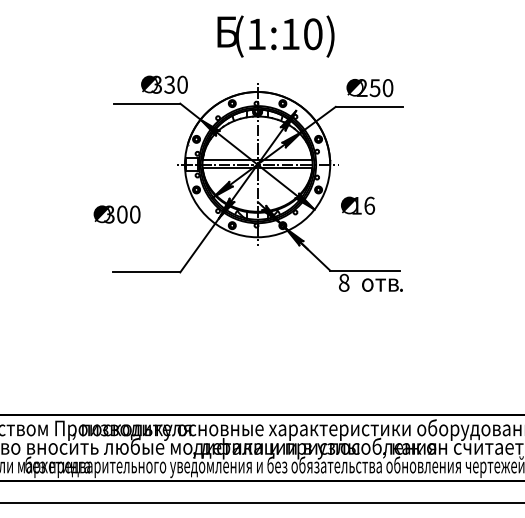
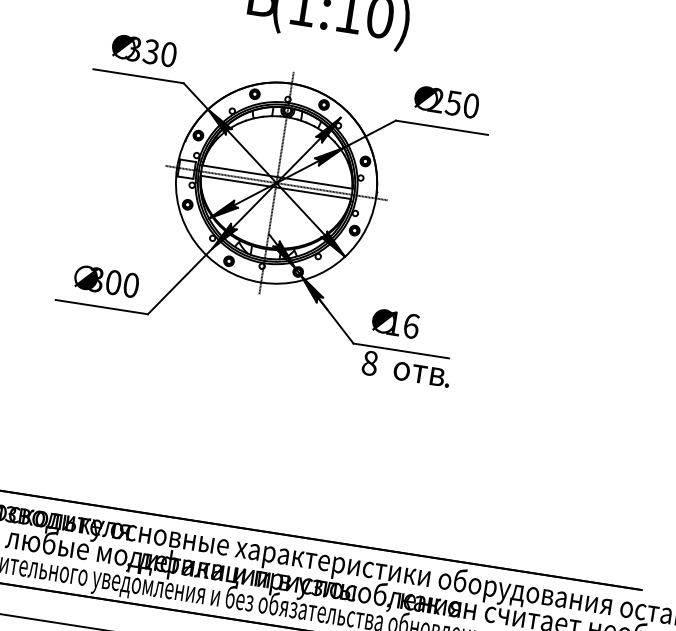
text: (164, 84) -> (144, 50), moved
text: (357, 205) -> (394, 323), moved
text: (116, 214) -> (105, 281), moved

